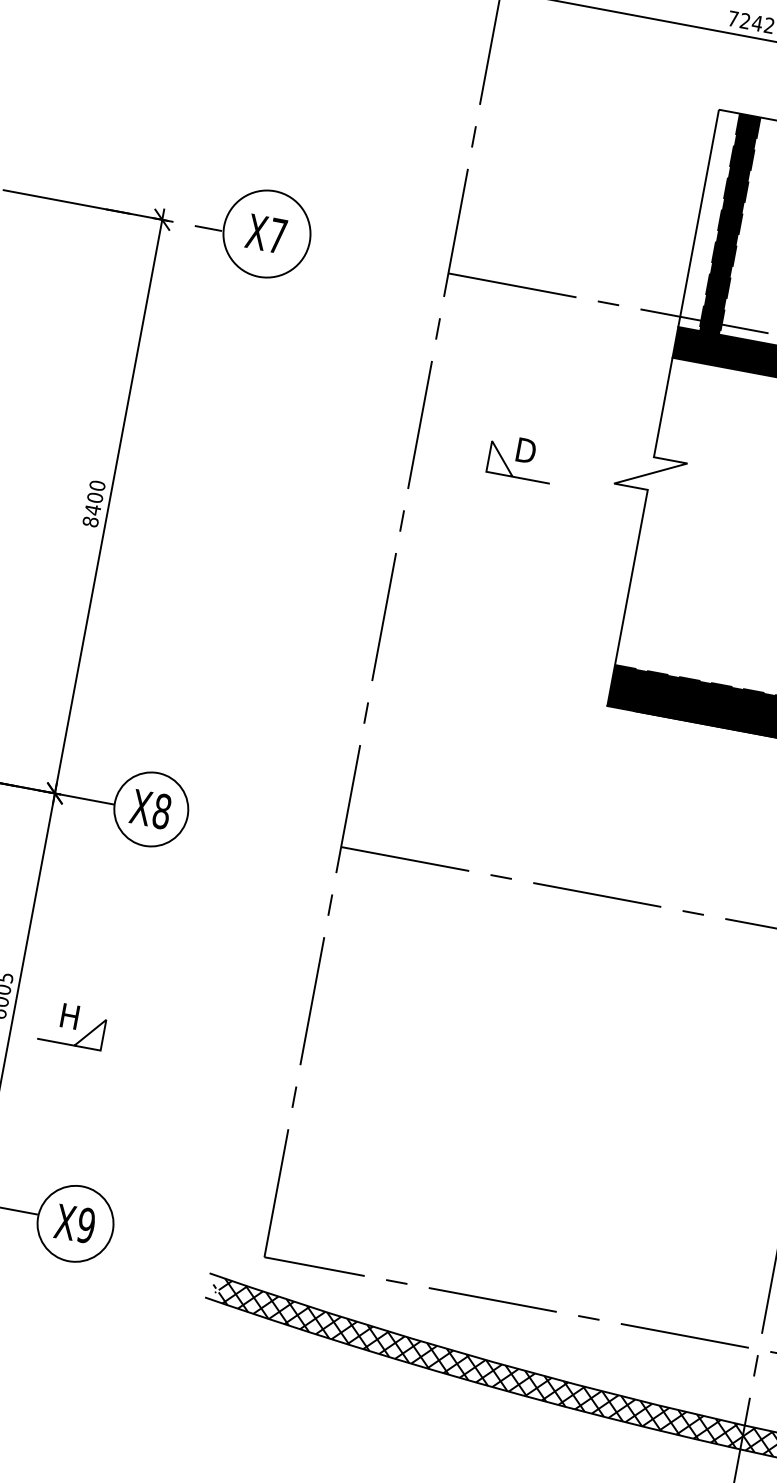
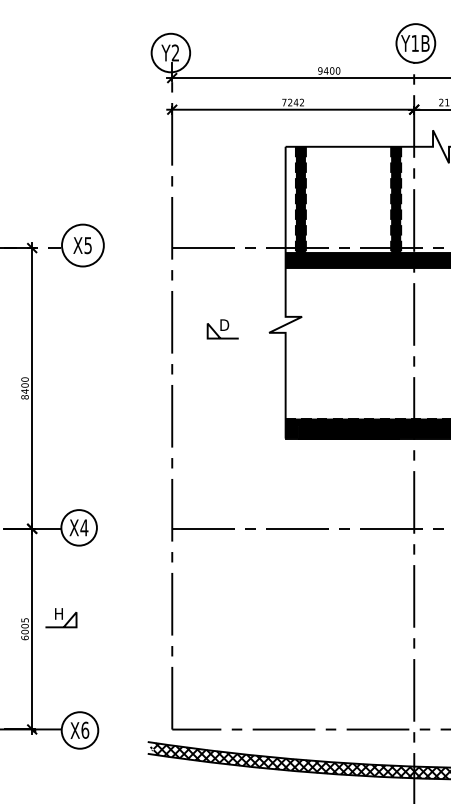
text: (276, 235) -> (87, 245), X7 -> X5
text: (162, 810) -> (84, 527), X8 -> X4
part: (73, 1026) -> (61, 618), moved
text: (87, 1223) -> (85, 729), X9 -> X6

